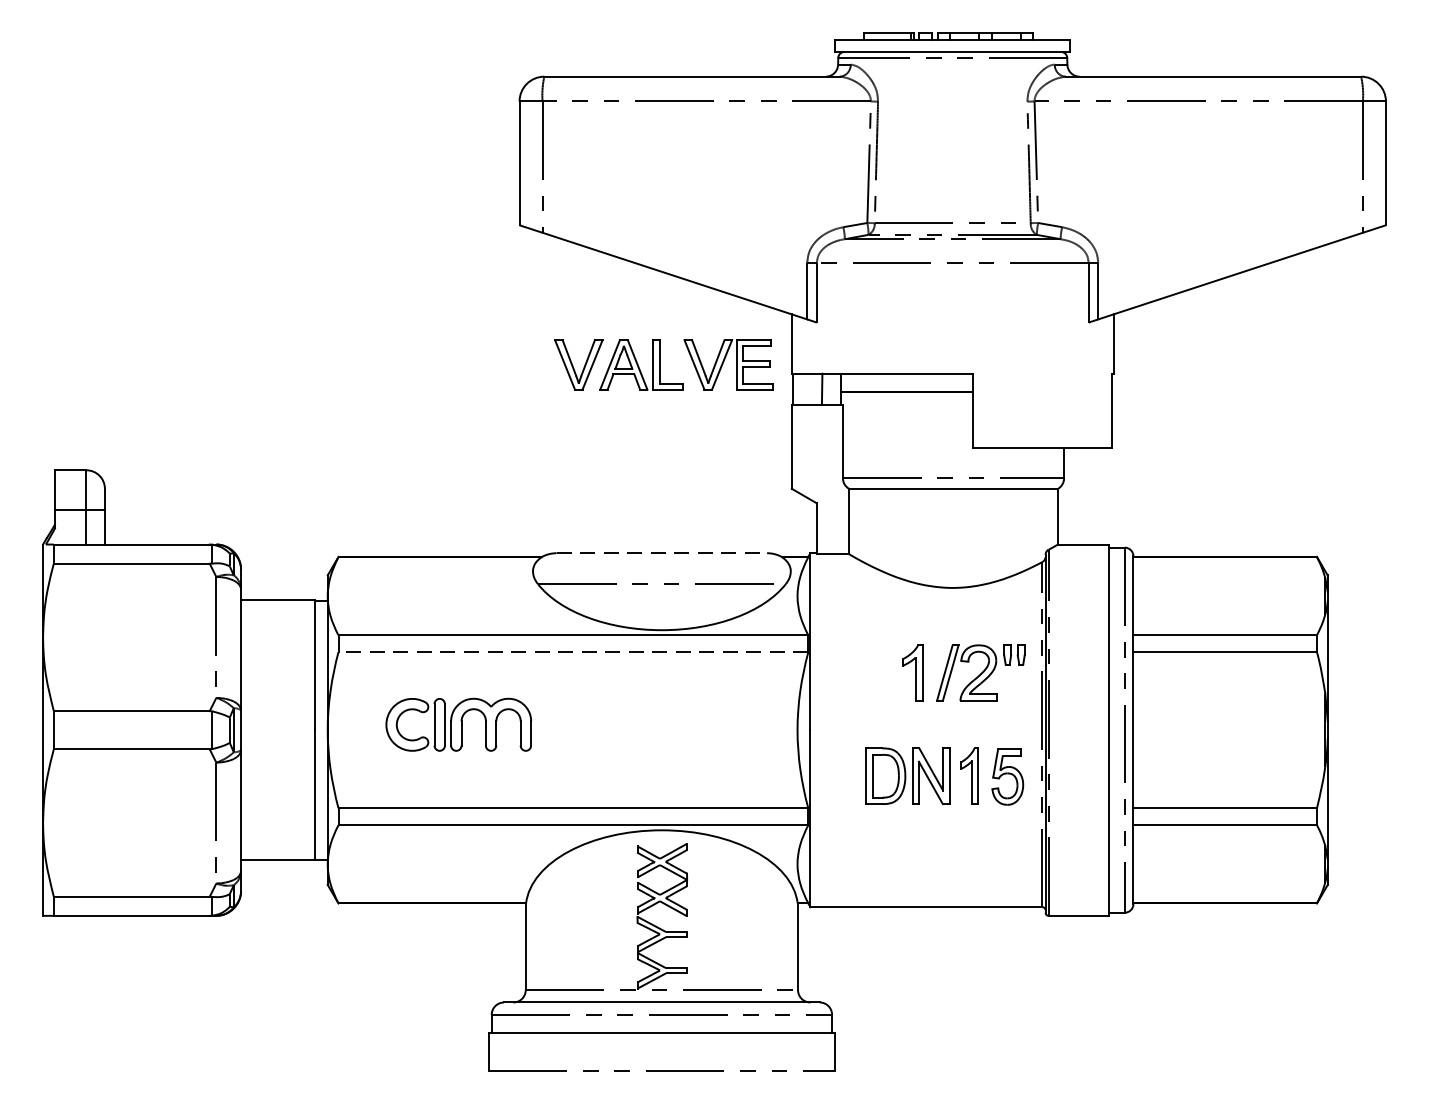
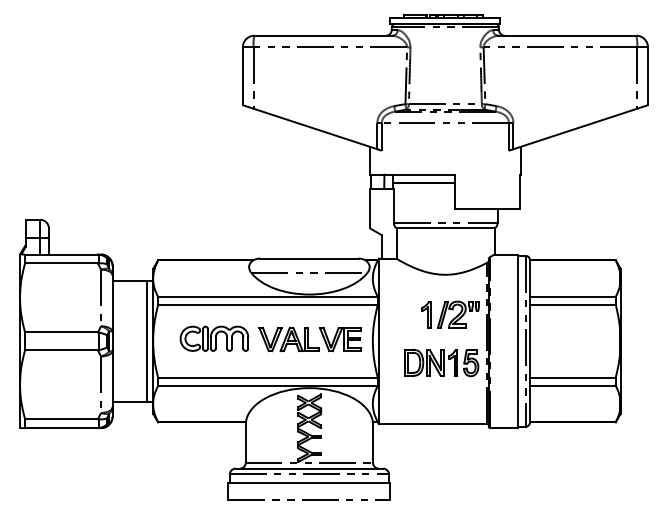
part: (662, 364) -> (309, 339), moved
line: (662, 553) -> (309, 258), dashed -> solid
line: (574, 651) -> (268, 304), dashed -> solid

